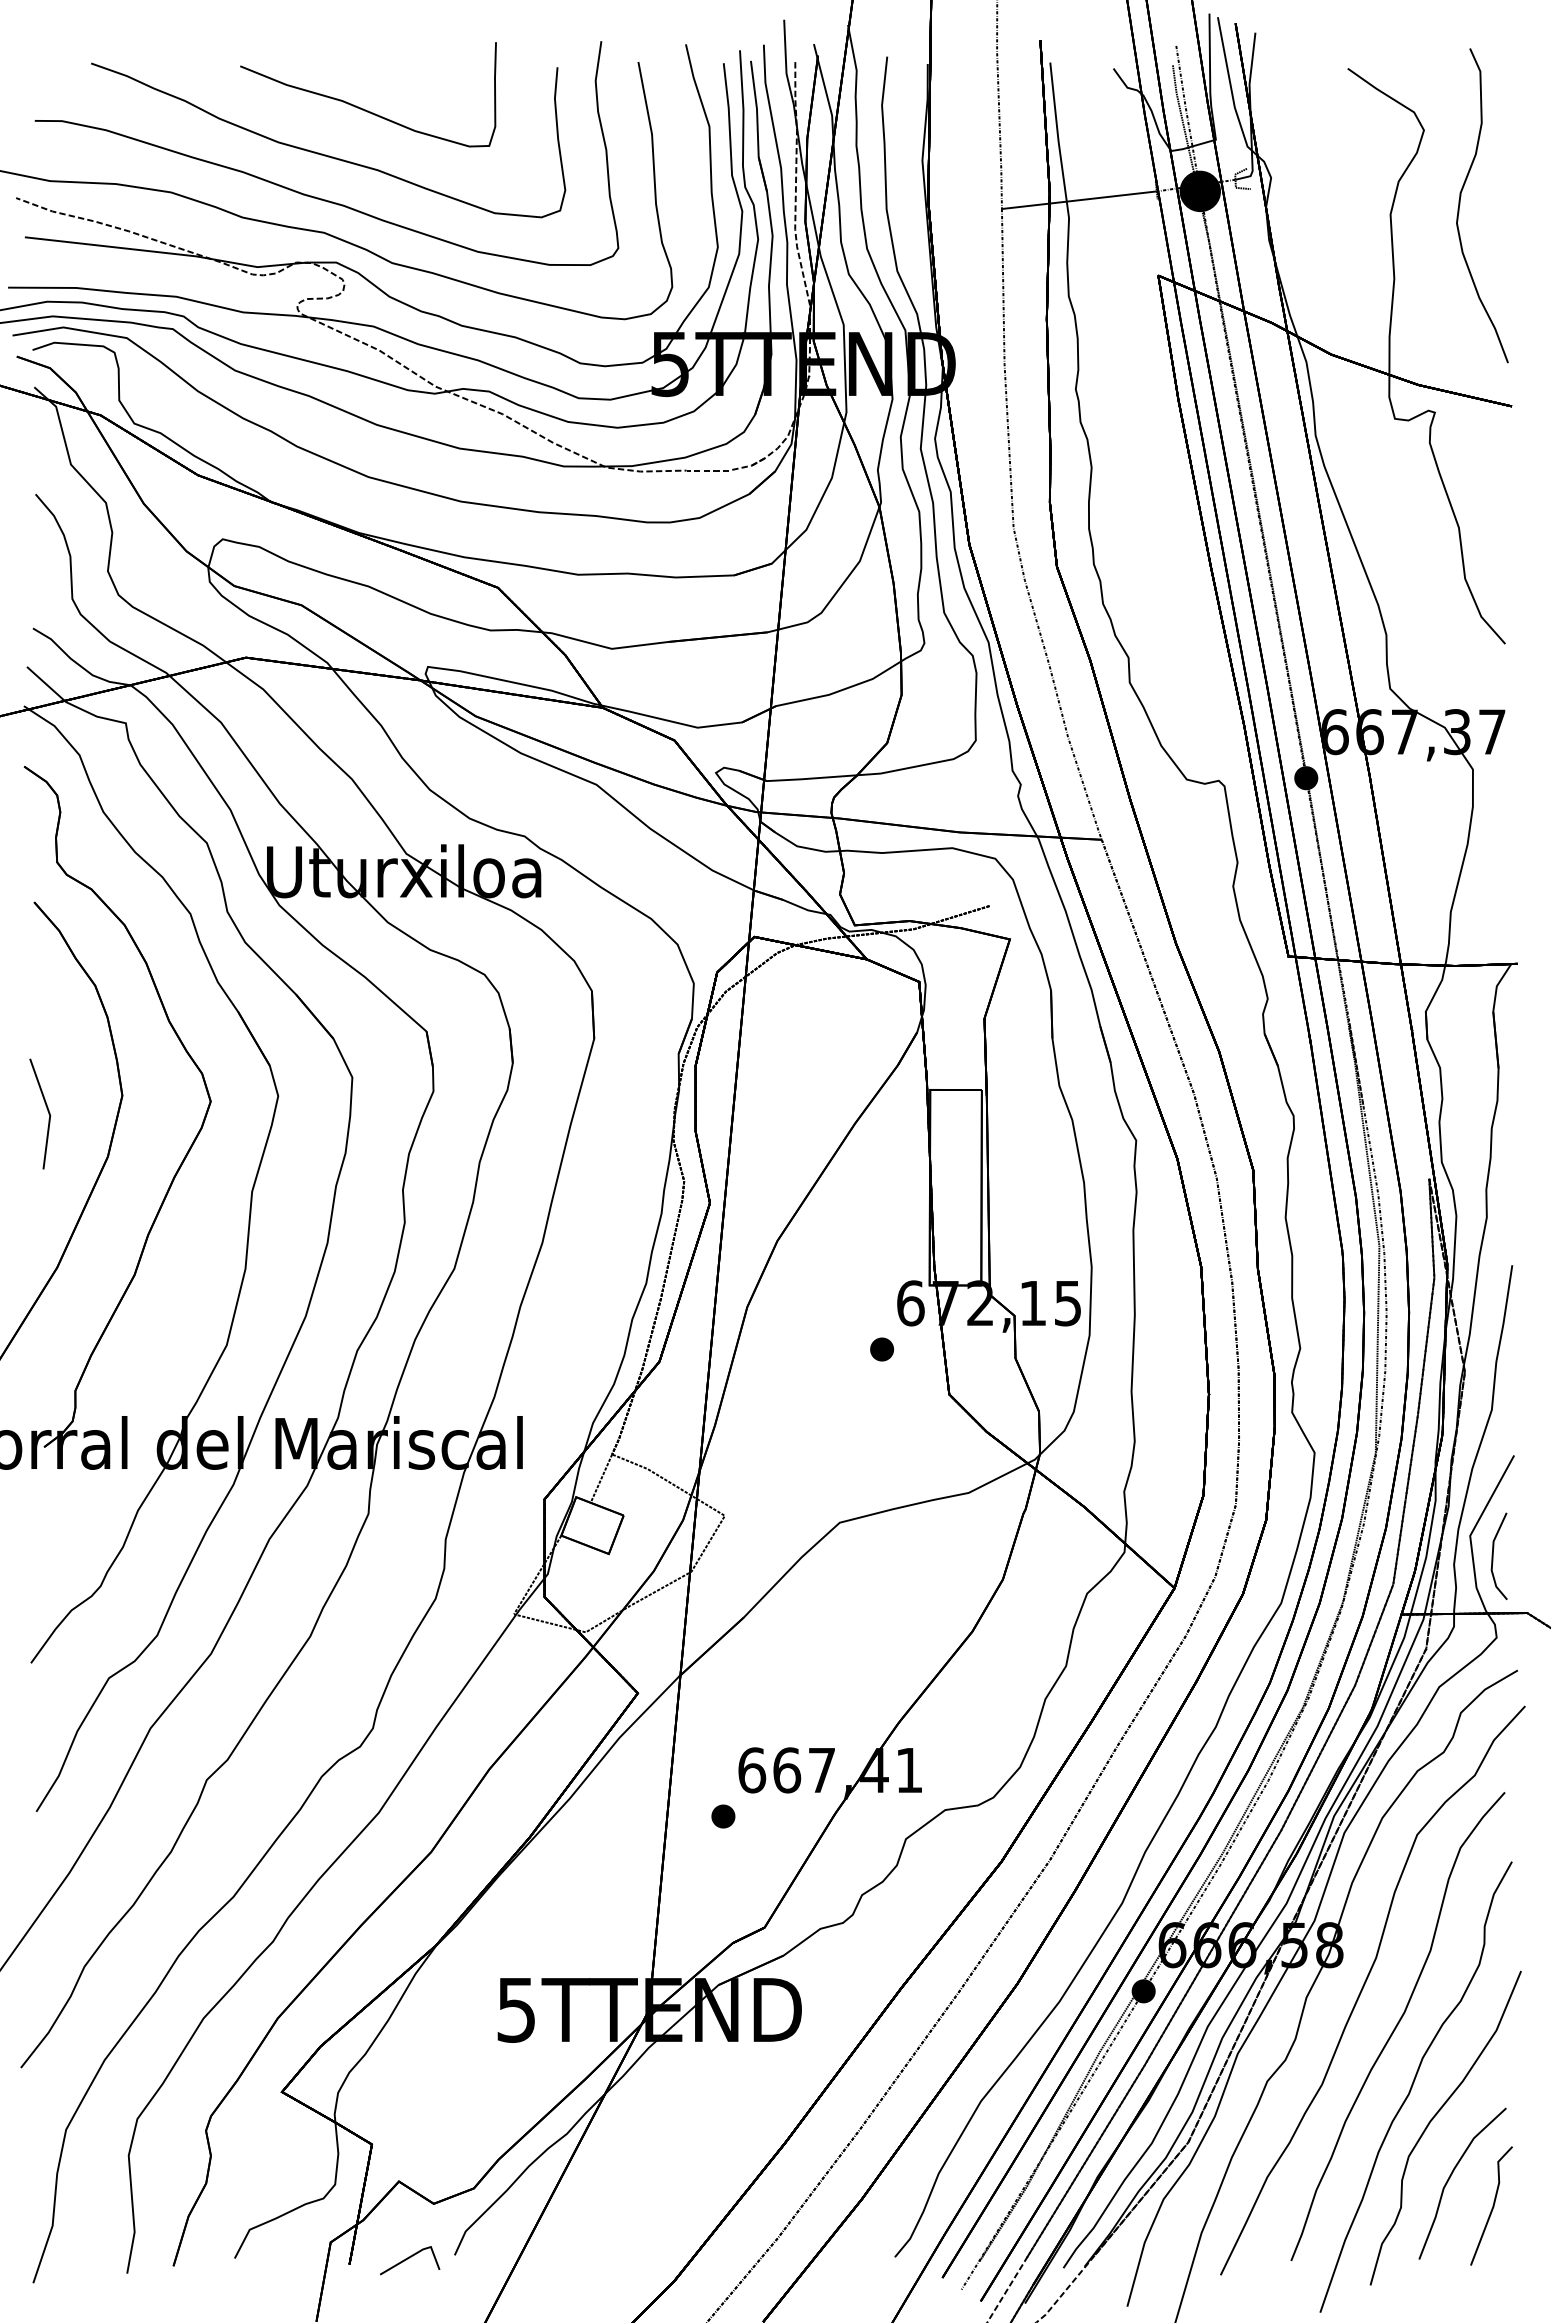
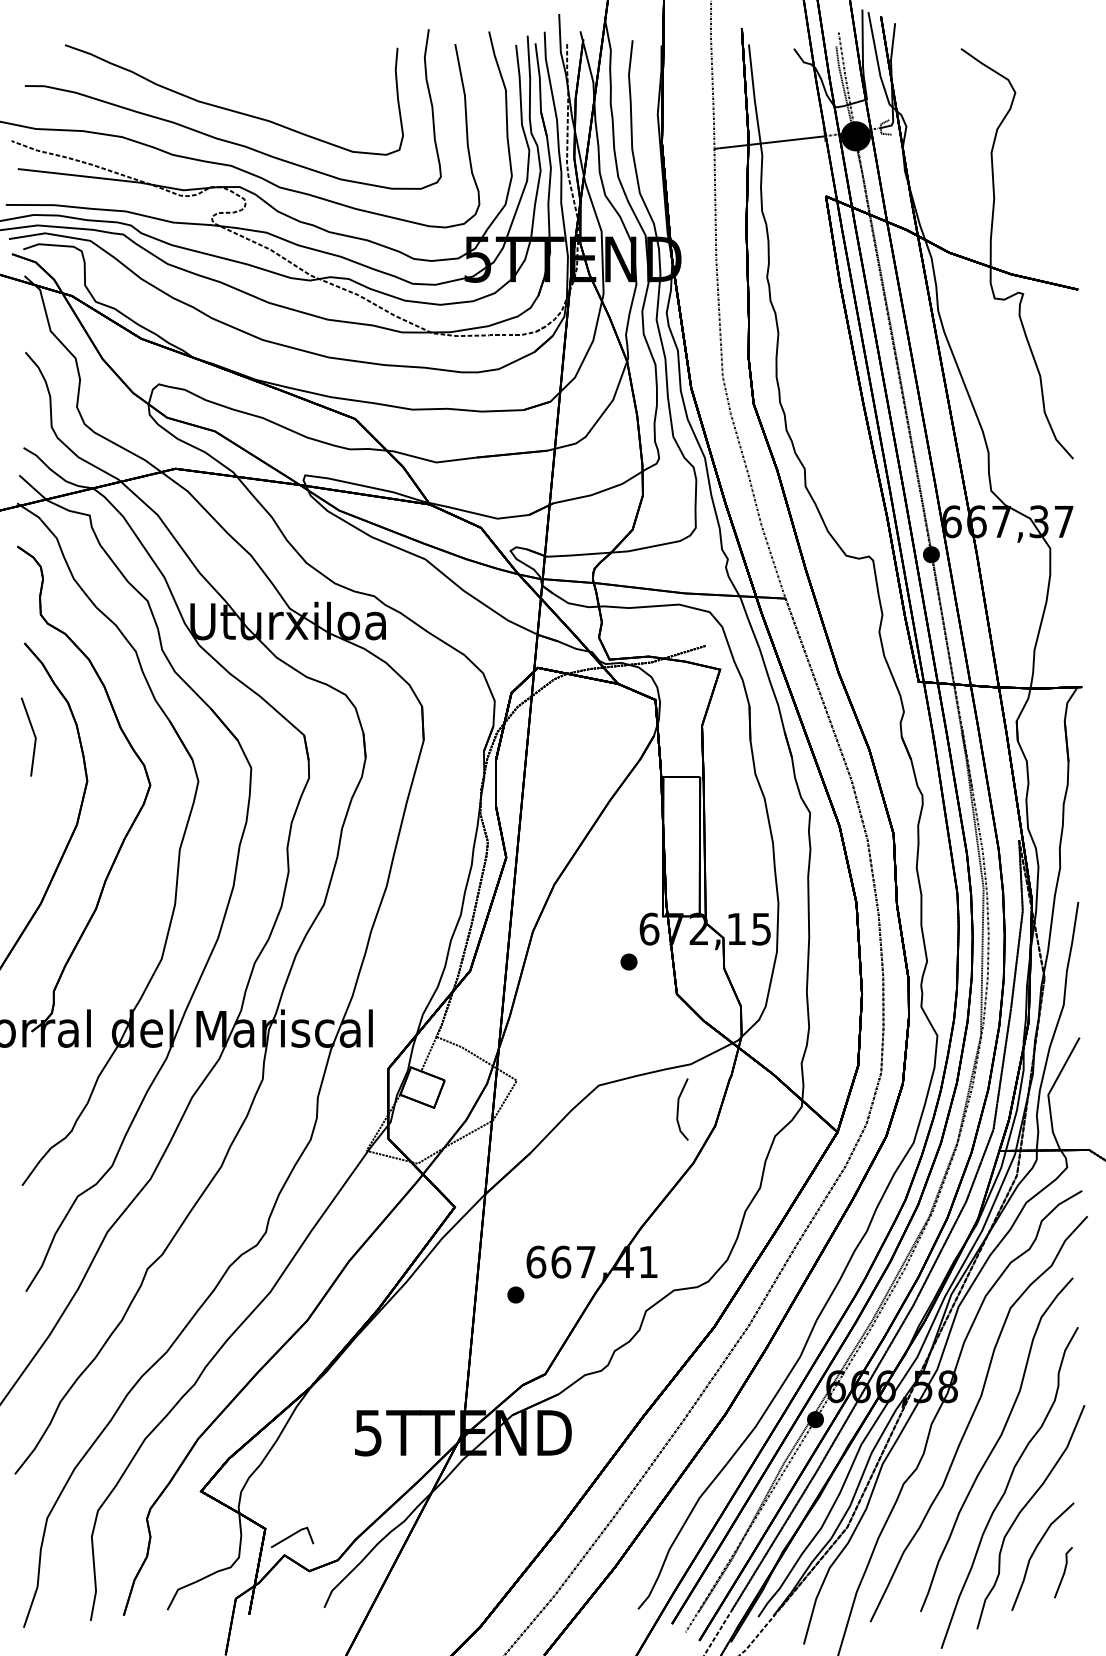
curve: (361, 107) -> (257, 76), removed
curve: (1460, 204) -> (1041, 145), removed
line: (47, 1111) -> (33, 735), moved
line: (1493, 1556) -> (678, 1109), moved
part: (1491, 2205) -> (1063, 1572), size x0.6
line: (409, 2258) -> (292, 1536), moved

